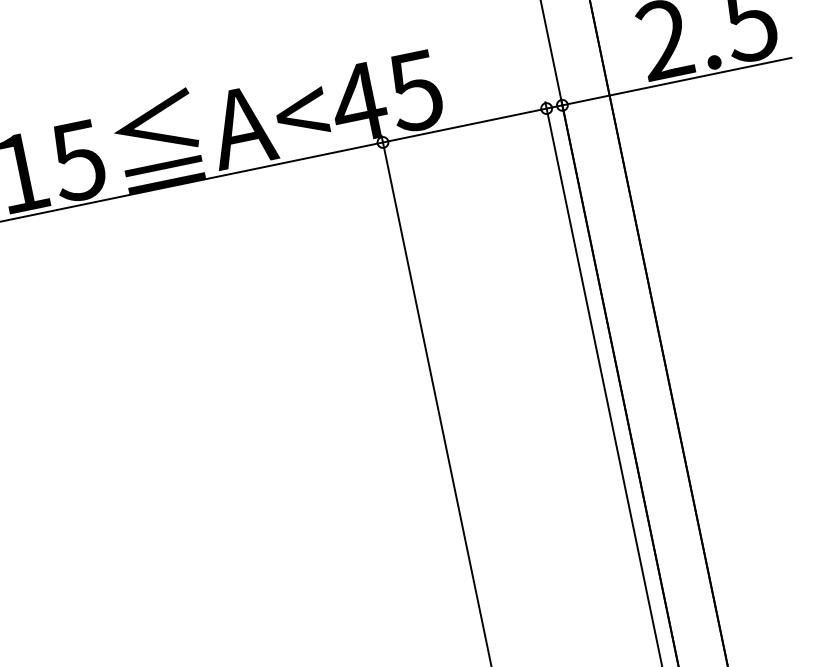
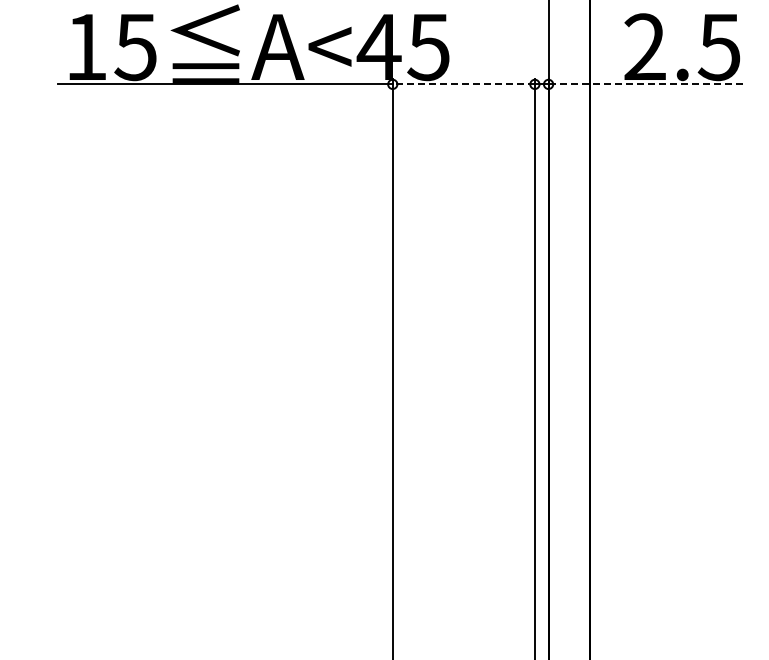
line: (677, 81) -> (648, 84), solid -> dashed
line: (464, 125) -> (463, 84), solid -> dashed

